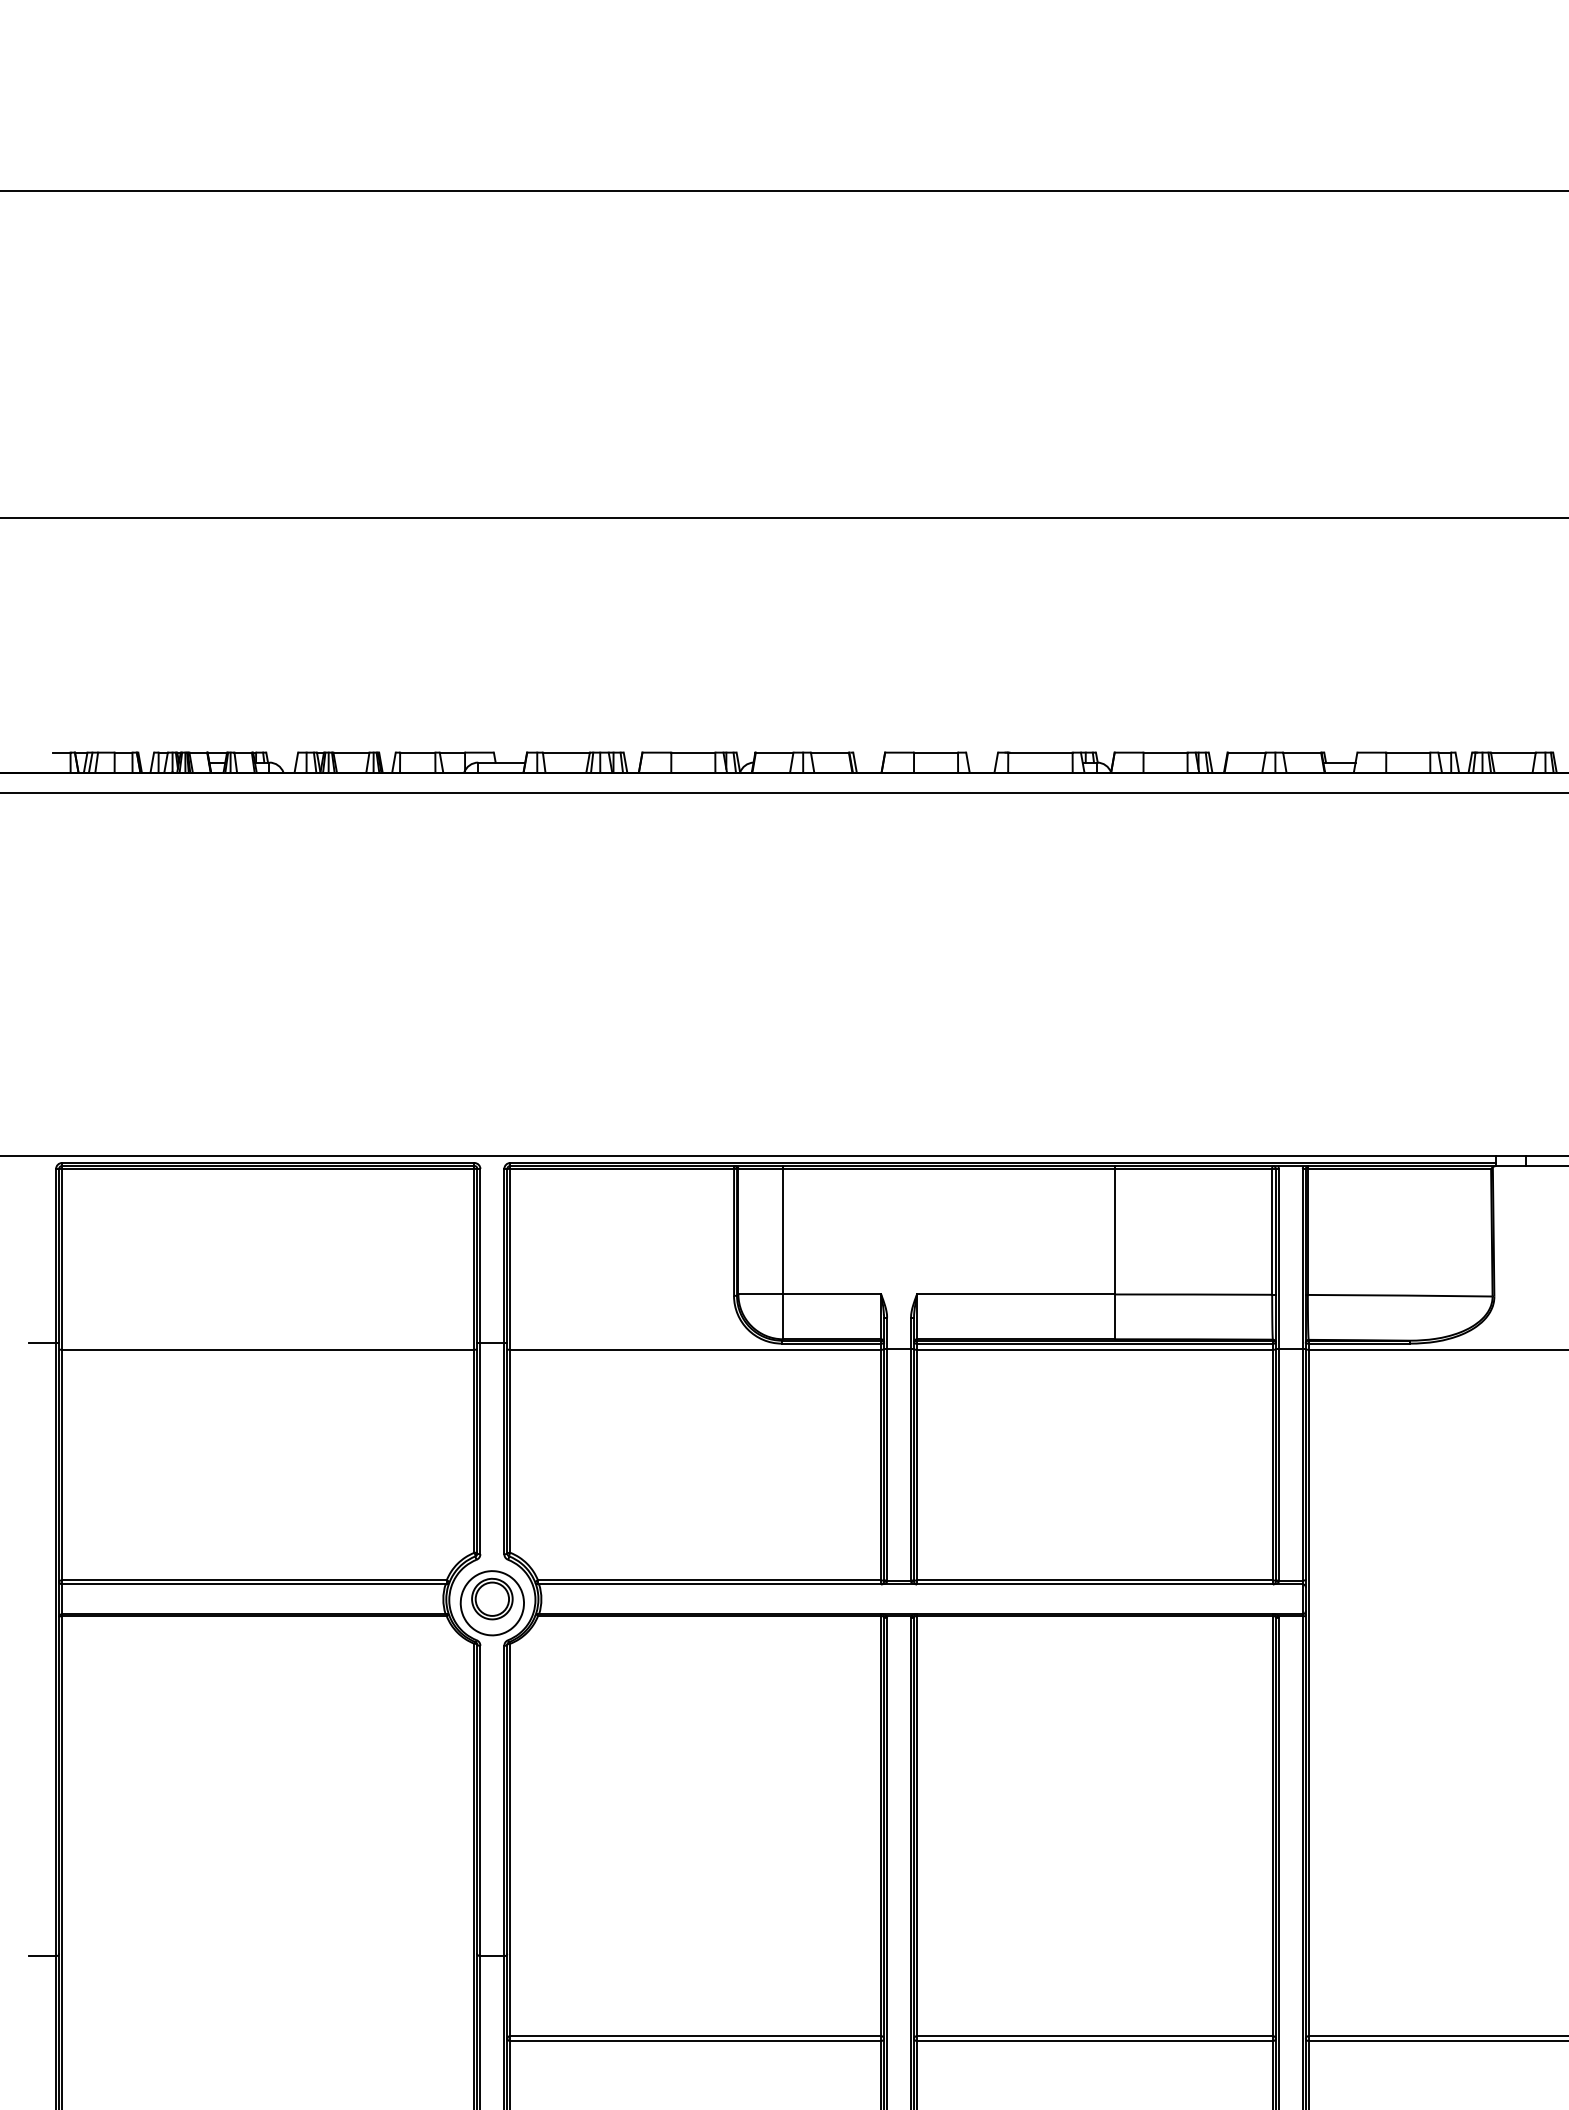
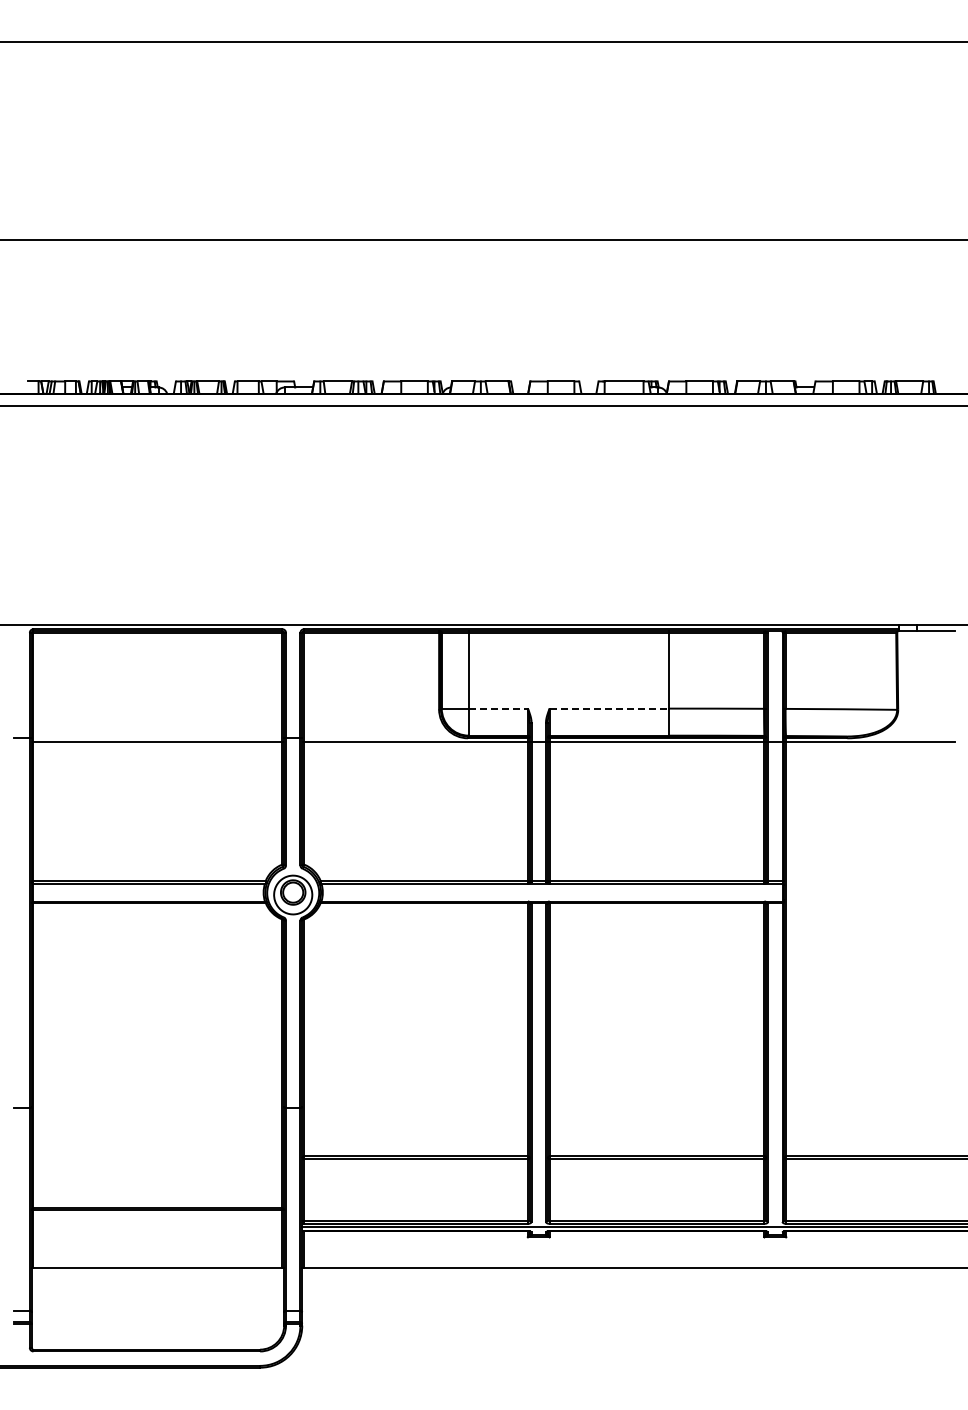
line: (832, 1294) -> (498, 708), solid -> dashed
line: (1016, 1294) -> (609, 708), solid -> dashed

